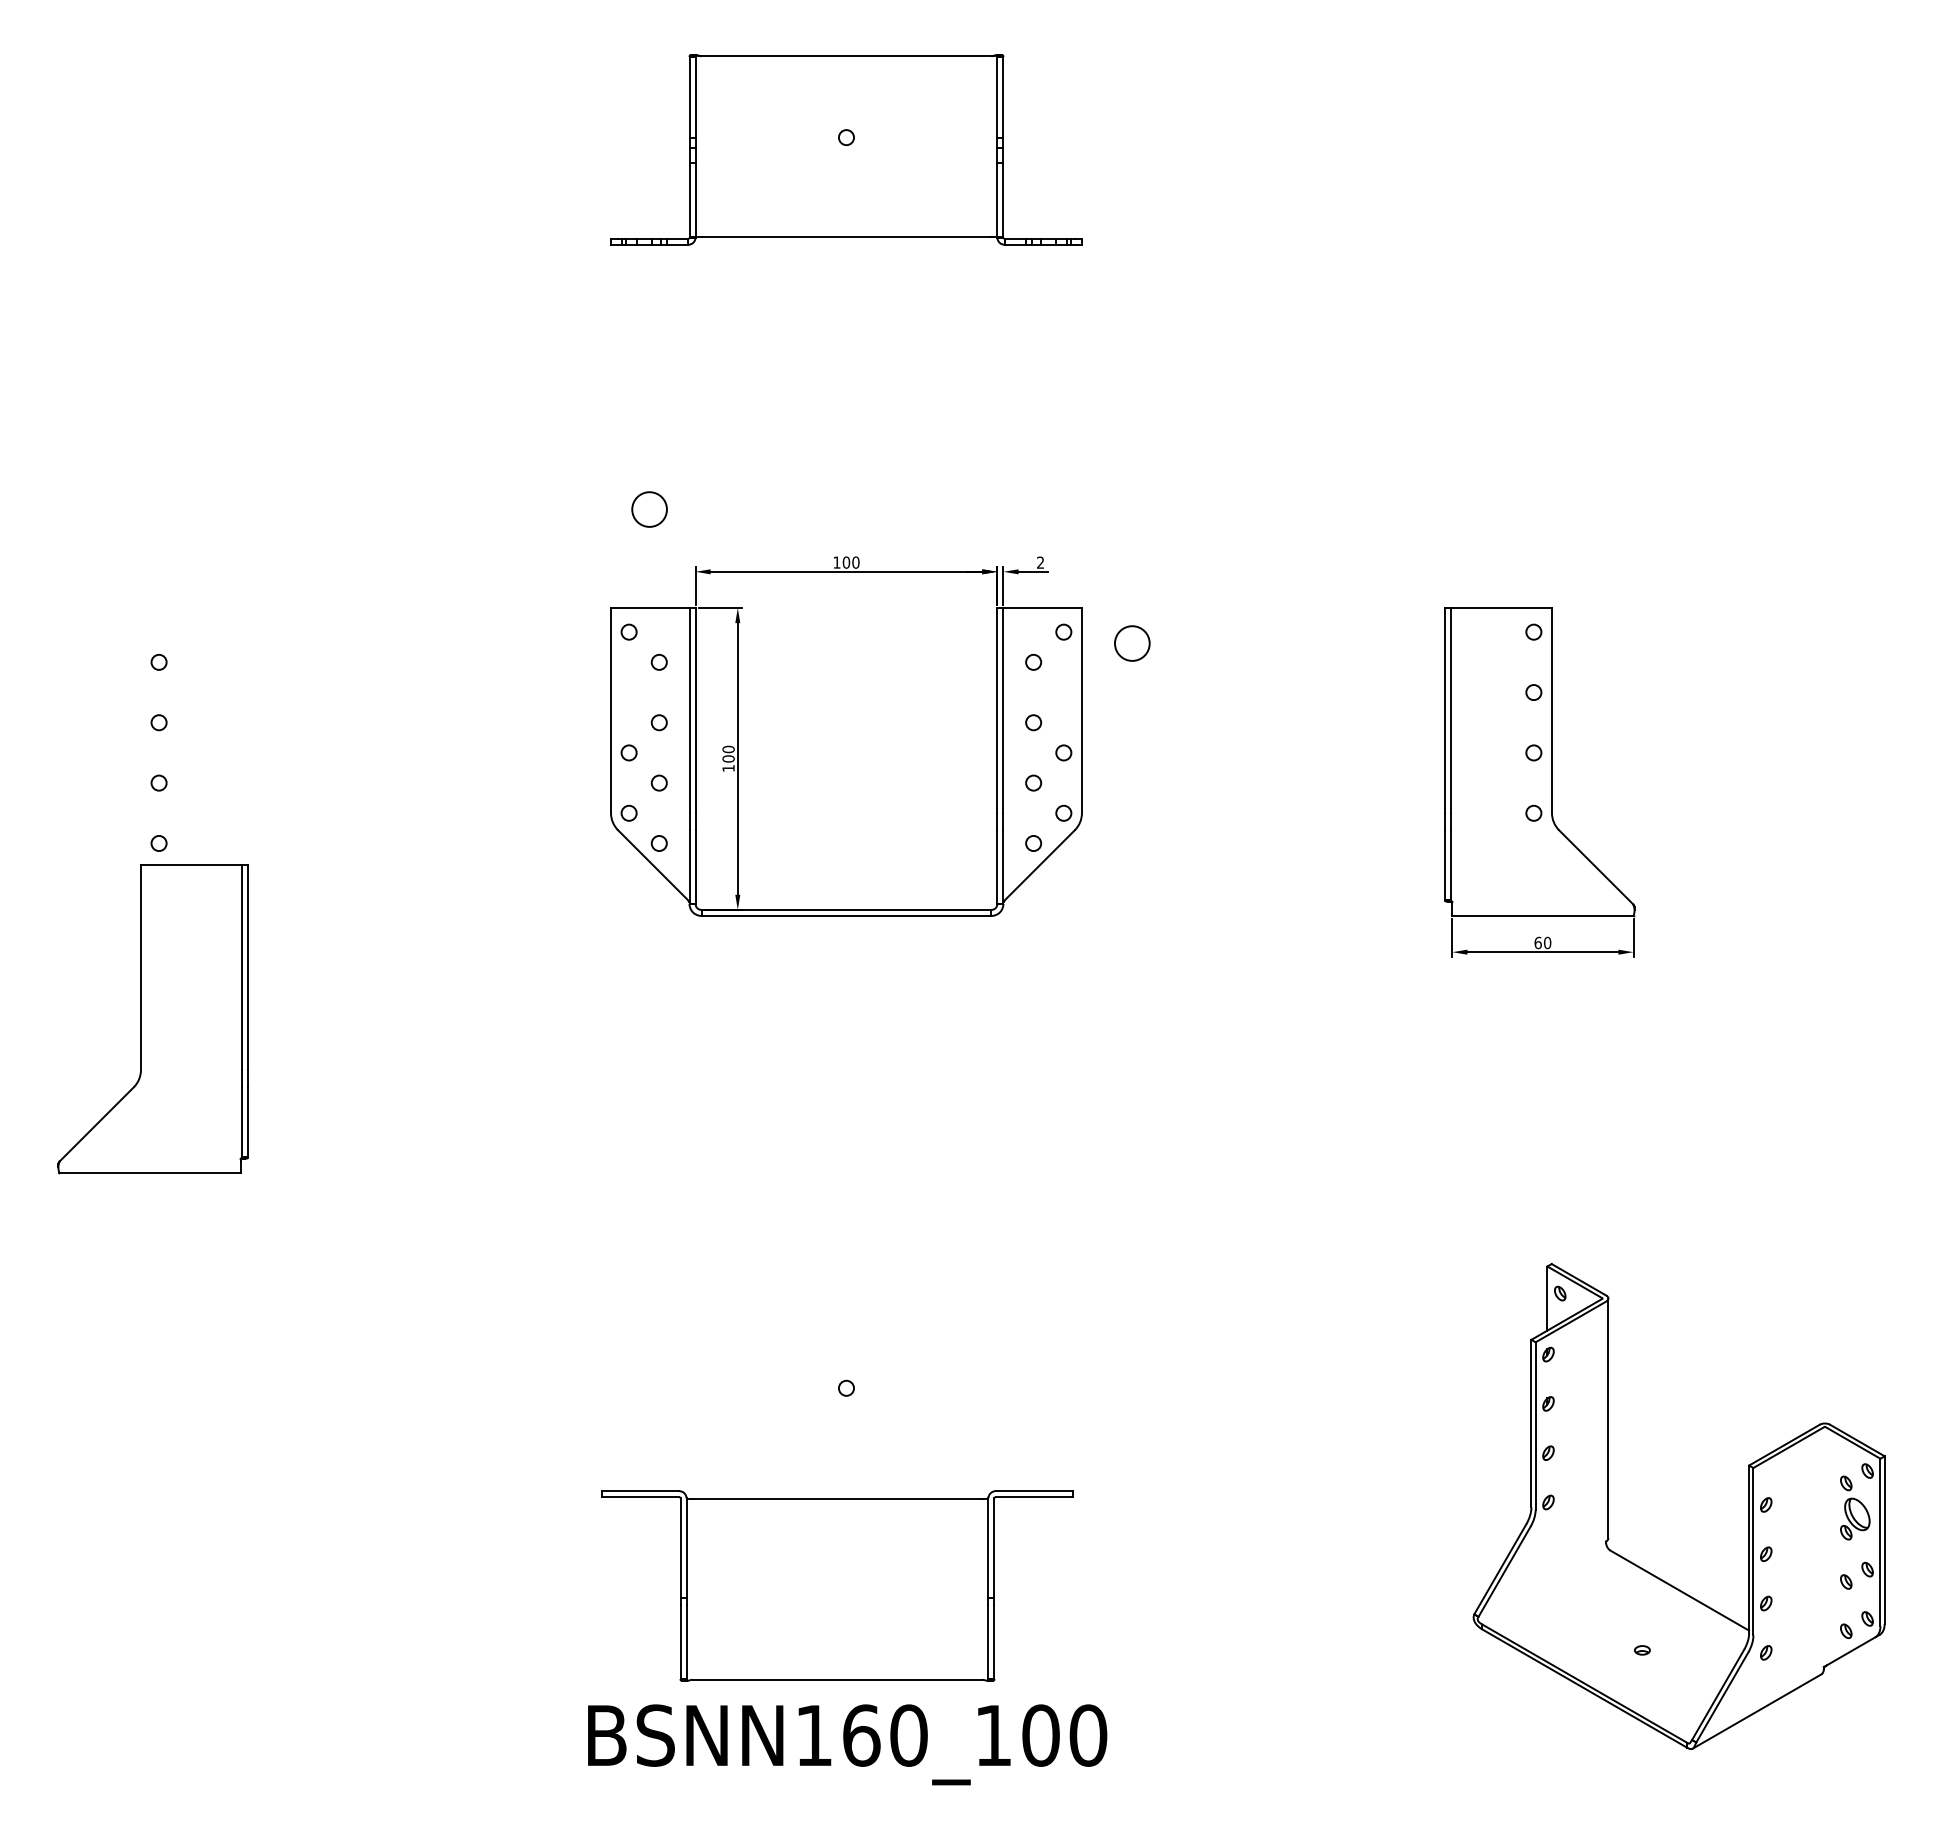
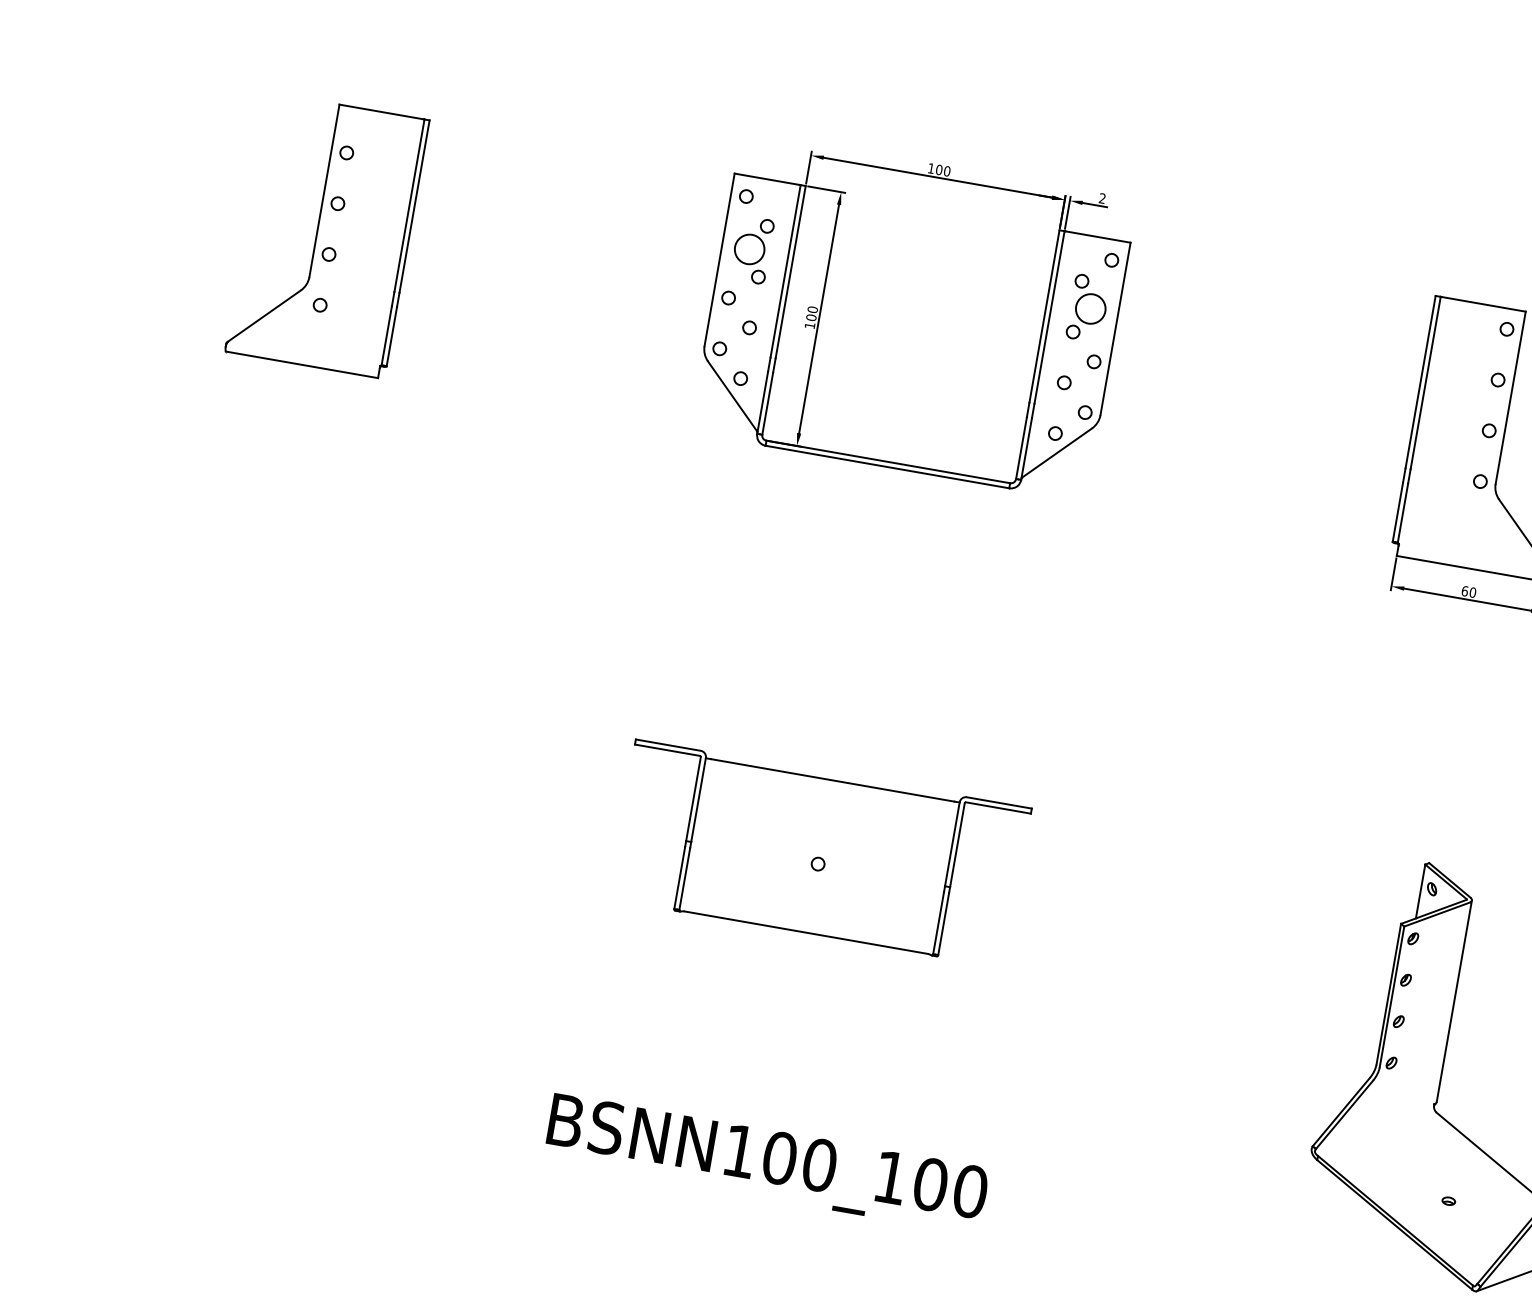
circle: (649, 509) -> (749, 249), moved
circle: (1132, 643) -> (1090, 308), moved
part: (152, 1019) -> (326, 236), moved
part: (837, 1585) -> (820, 853), moved
text: (861, 1735) -> (779, 1158), BSNN160_100 -> BSNN100_100

